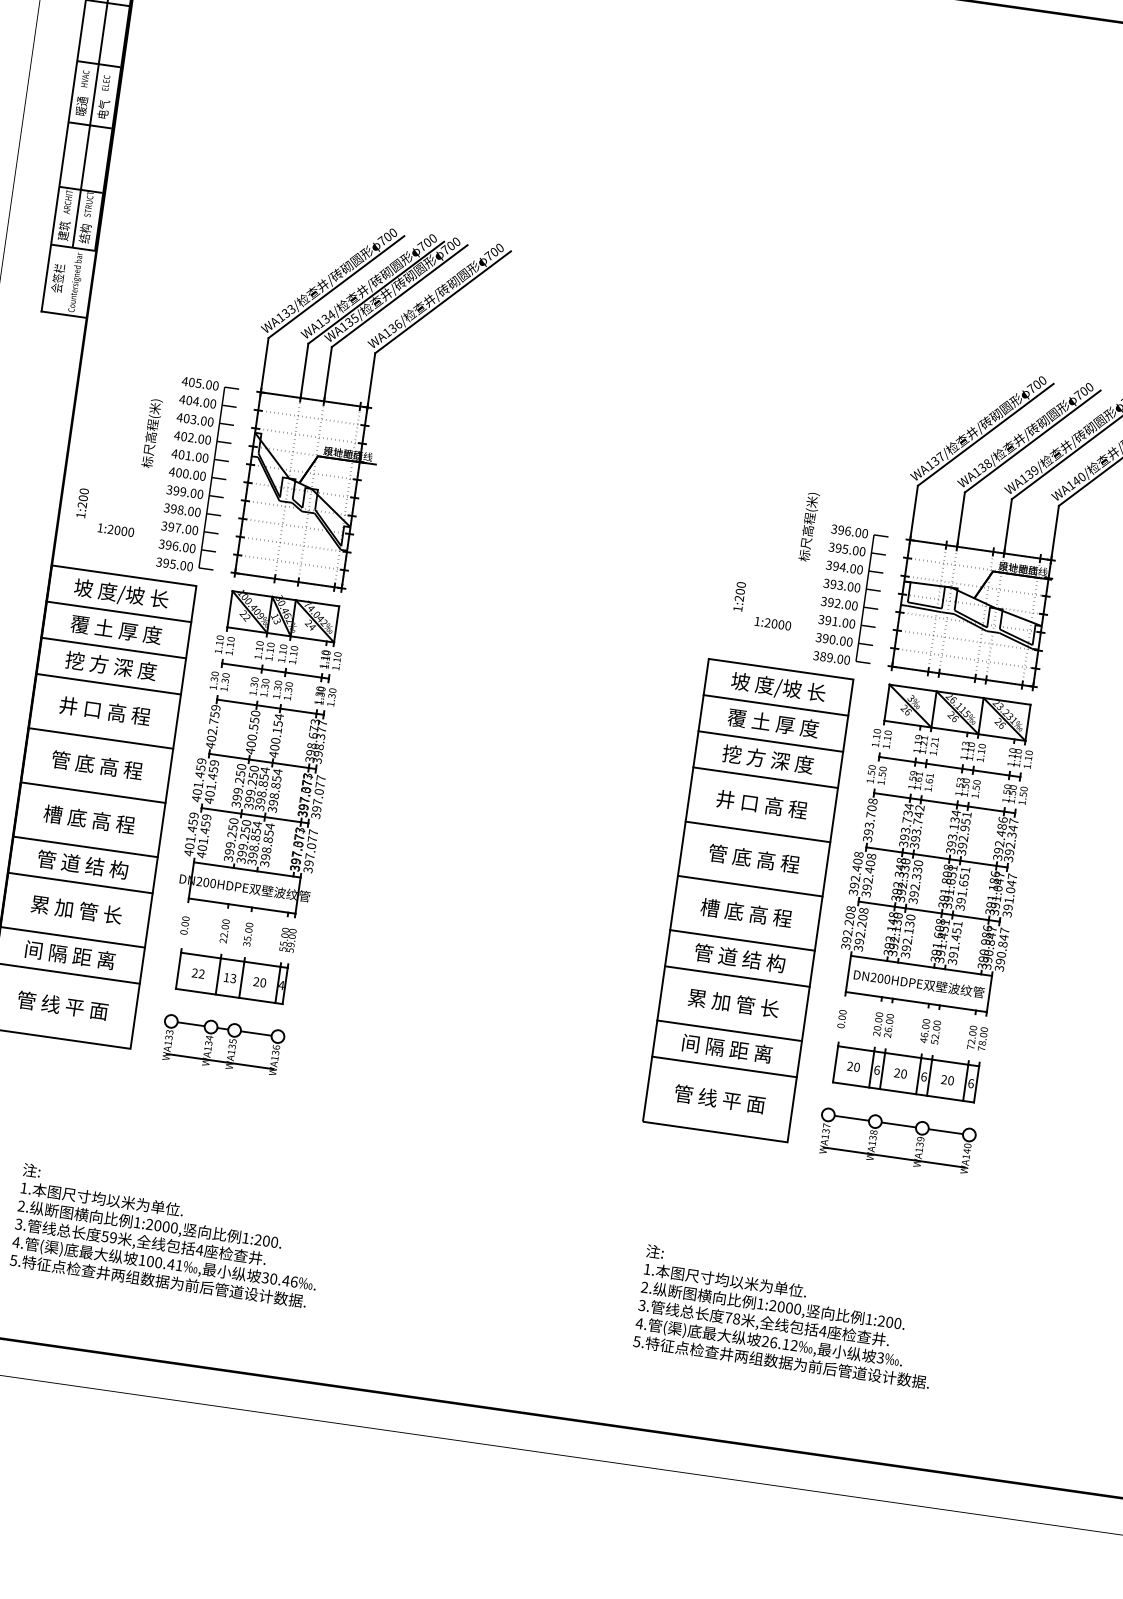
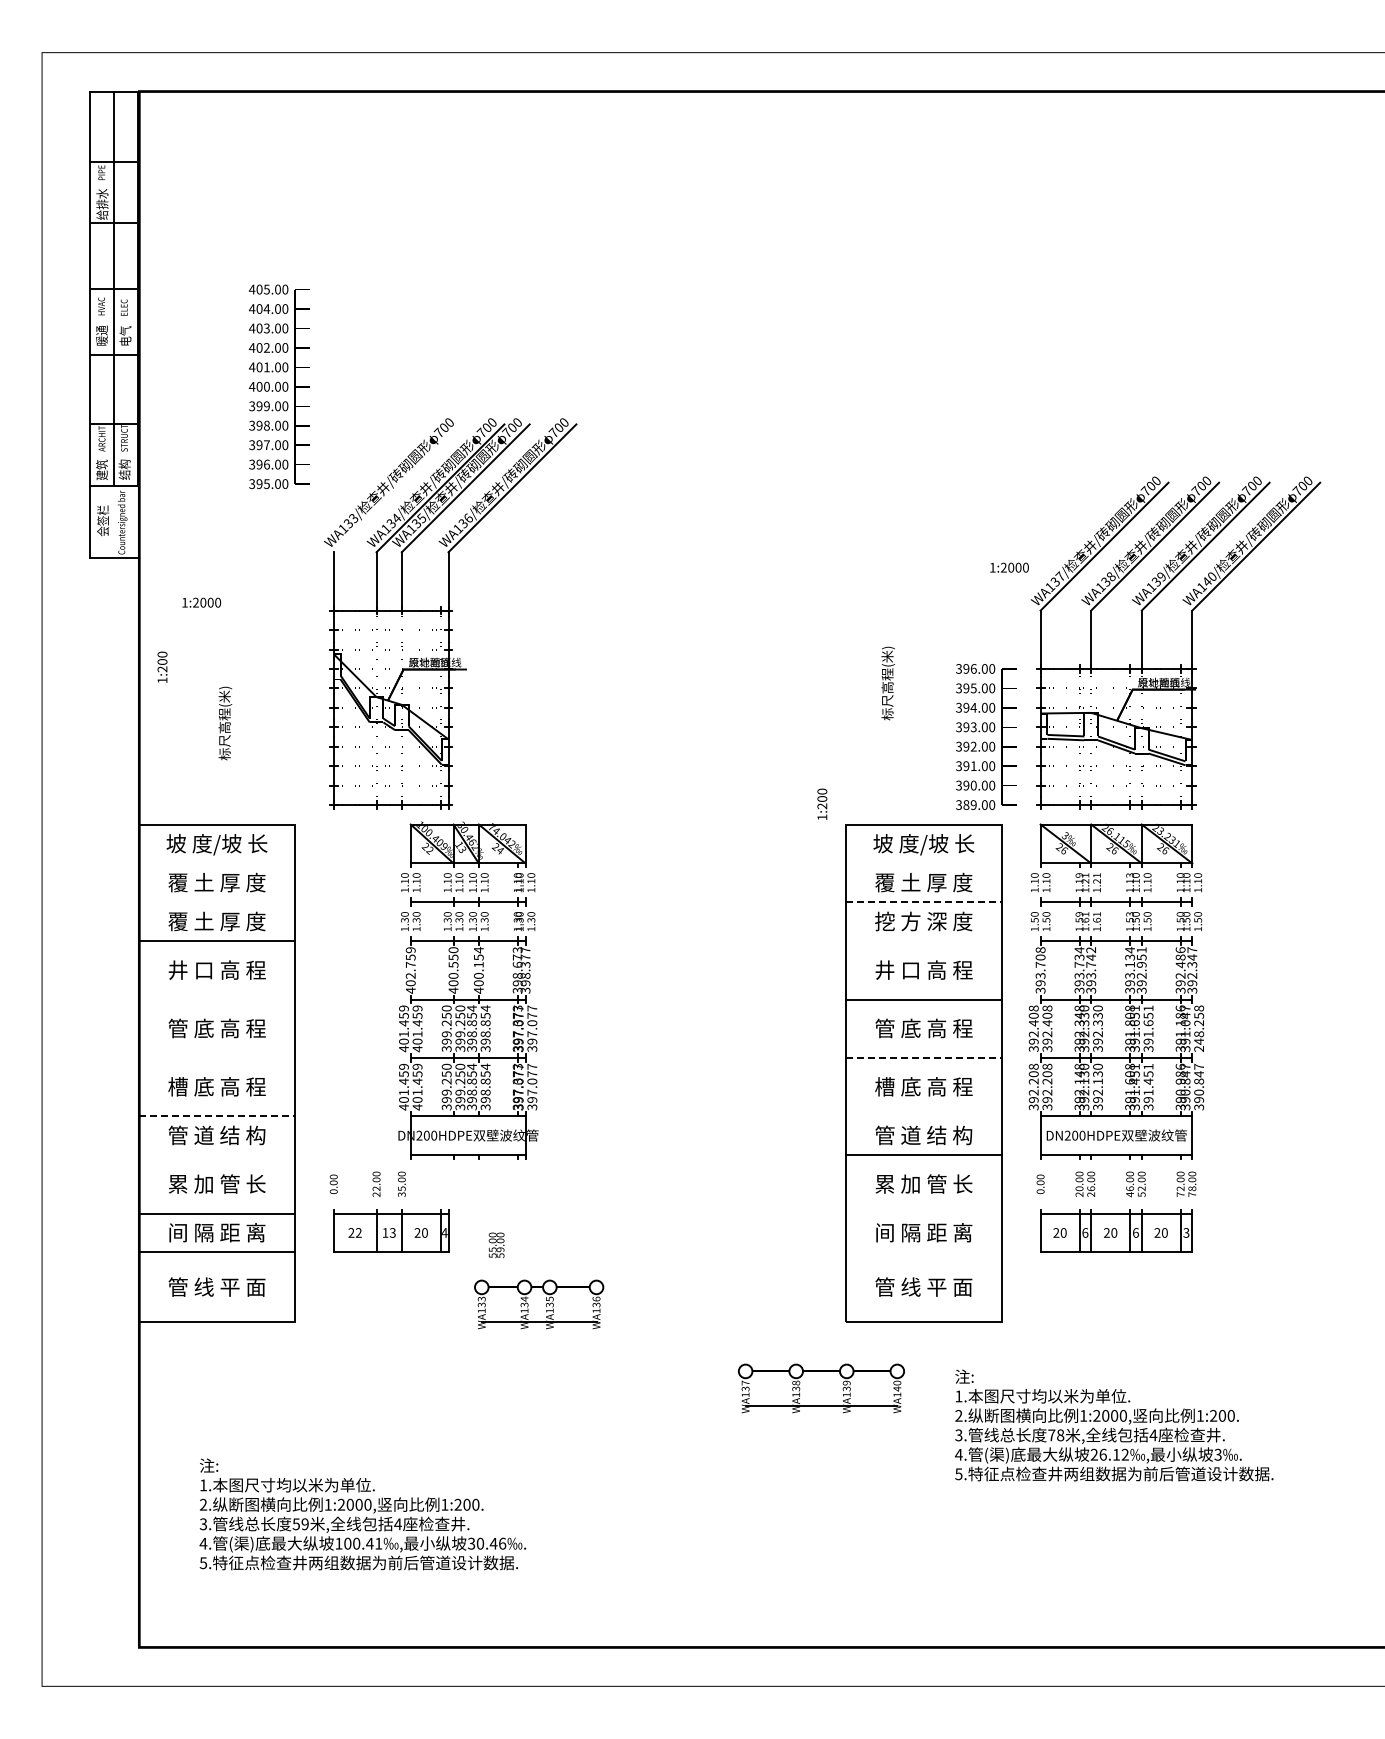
line: (336, 287) -> (397, 488), removed
text: (152, 433) -> (225, 723), moved
text: (196, 475) -> (278, 386), moved
text: (82, 502) -> (162, 666), moved
text: (808, 527) -> (887, 683), moved
text: (115, 529) -> (201, 602), moved
text: (739, 596) -> (822, 803), moved
line: (118, 611) -> (216, 863), removed
text: (772, 623) -> (1009, 567), moved
line: (113, 648) -> (216, 902), removed
text: (98, 664) -> (203, 921), 挖 方 深 度 -> 覆 土 厚 度
line: (775, 705) -> (923, 863), removed
line: (100, 738) -> (216, 999), removed
line: (770, 741) -> (923, 902), solid -> dashed
part: (264, 753) -> (468, 990), moved
line: (765, 777) -> (923, 941), removed
line: (92, 792) -> (216, 1057), removed
line: (85, 847) -> (217, 1116), solid -> dashed
line: (79, 883) -> (216, 1155), removed
line: (749, 885) -> (923, 1057), solid -> dashed
text: (1010, 895) -> (1199, 1028), 391.047 -> 248.258
text: (287, 939) -> (496, 1244), moved
line: (742, 940) -> (923, 1116), removed
line: (729, 1030) -> (923, 1213), removed
part: (228, 1046) -> (545, 1305), moved
line: (724, 1066) -> (923, 1252), removed
text: (971, 1083) -> (1186, 1232), 6 -> 3
part: (898, 1125) -> (821, 1371), moved
text: (788, 1316) -> (1114, 1425), moved

